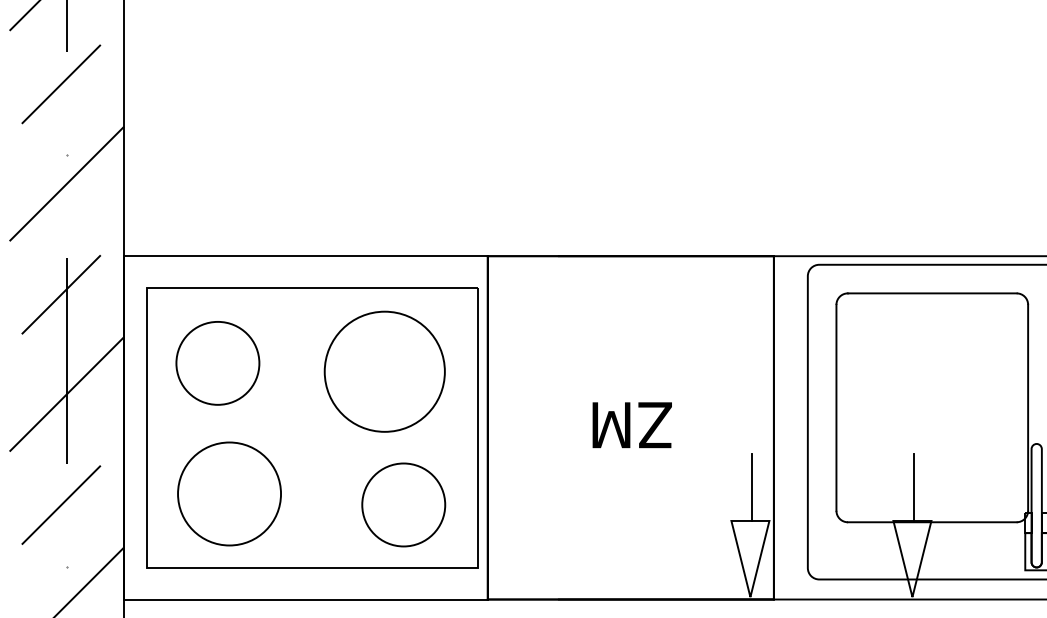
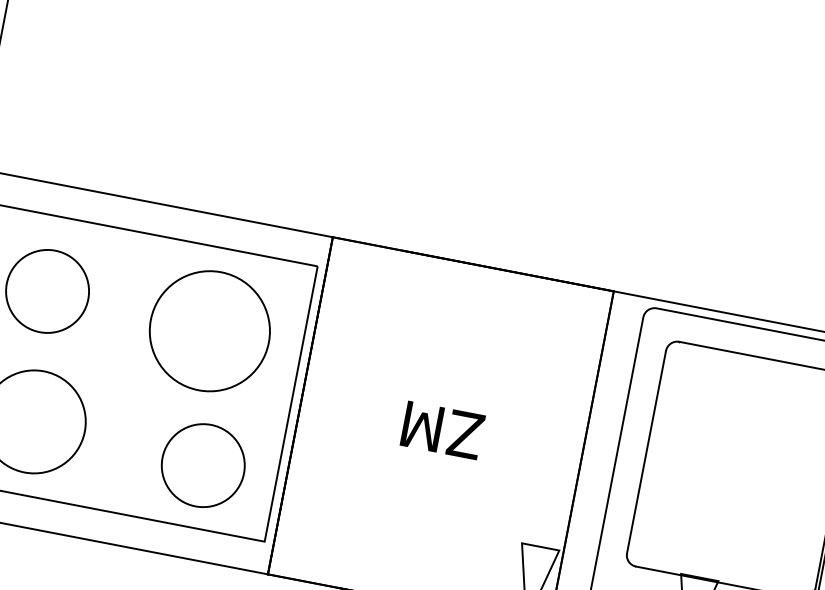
line: (752, 486) -> (549, 513), removed
line: (914, 486) -> (708, 544), removed

